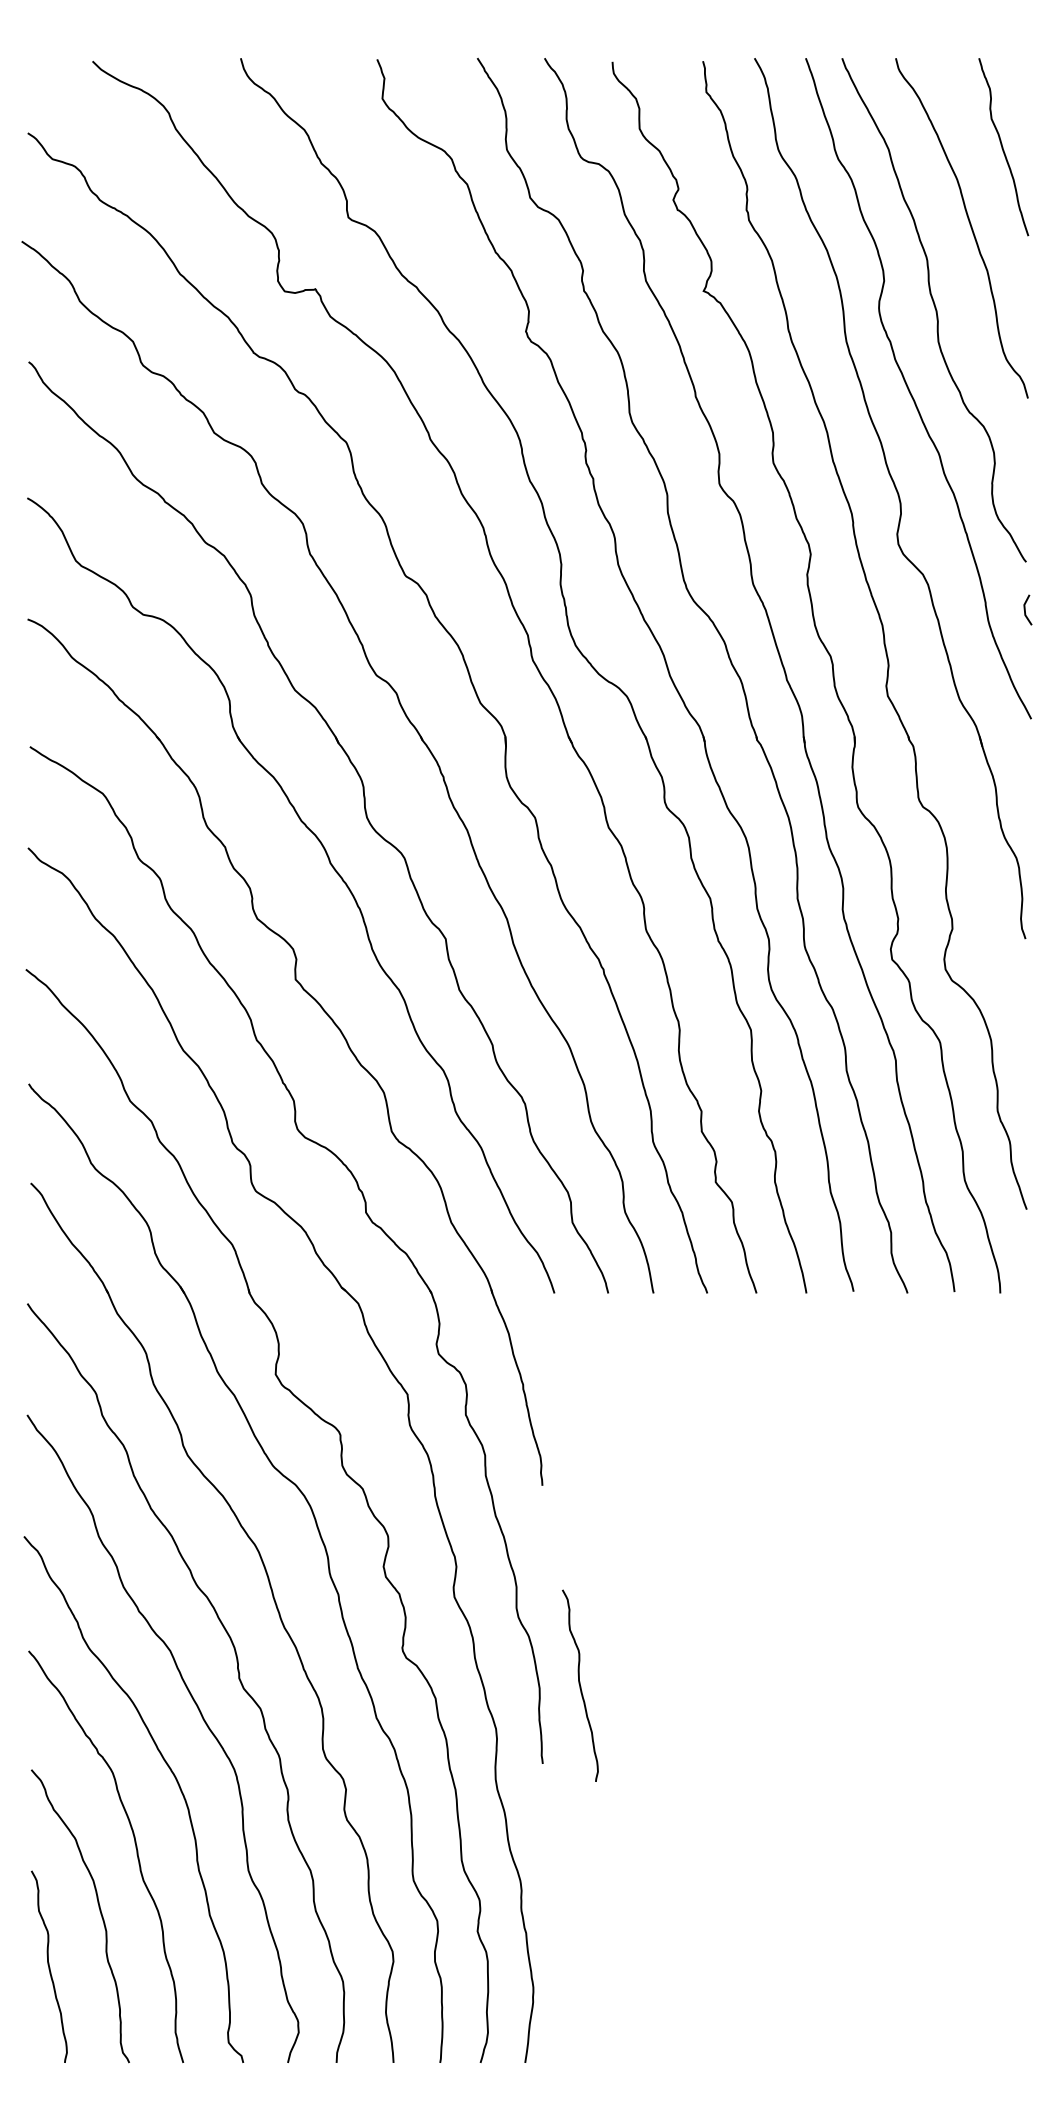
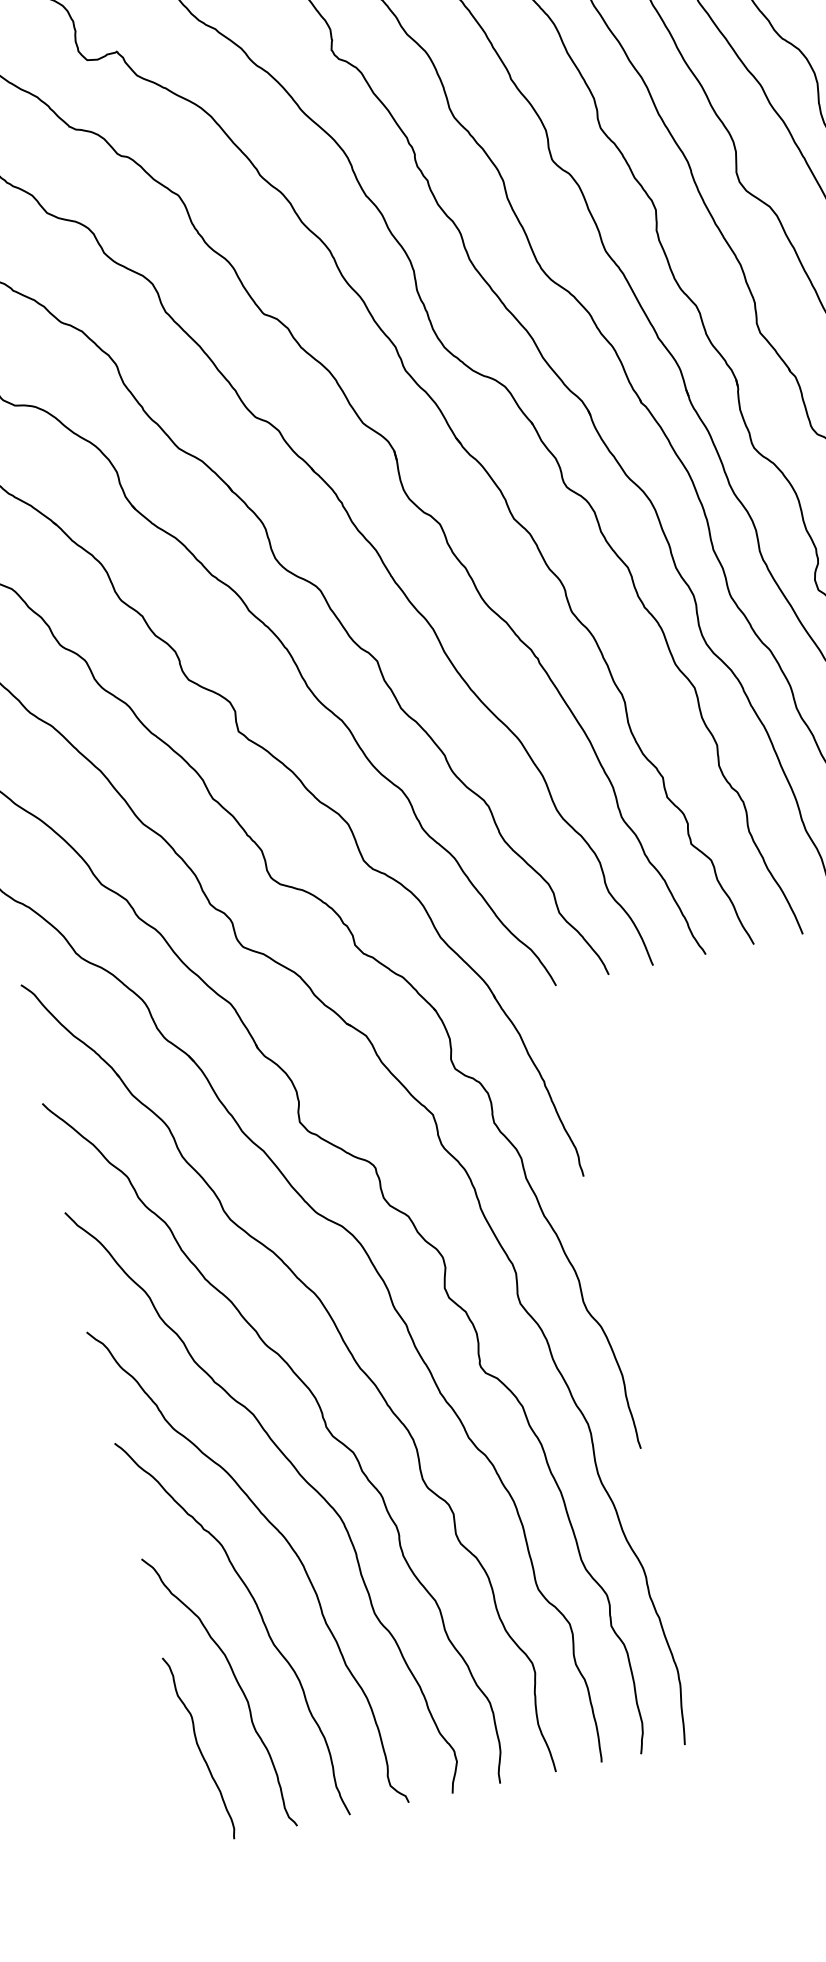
curve: (580, 1685) -> (661, 1364), removed

